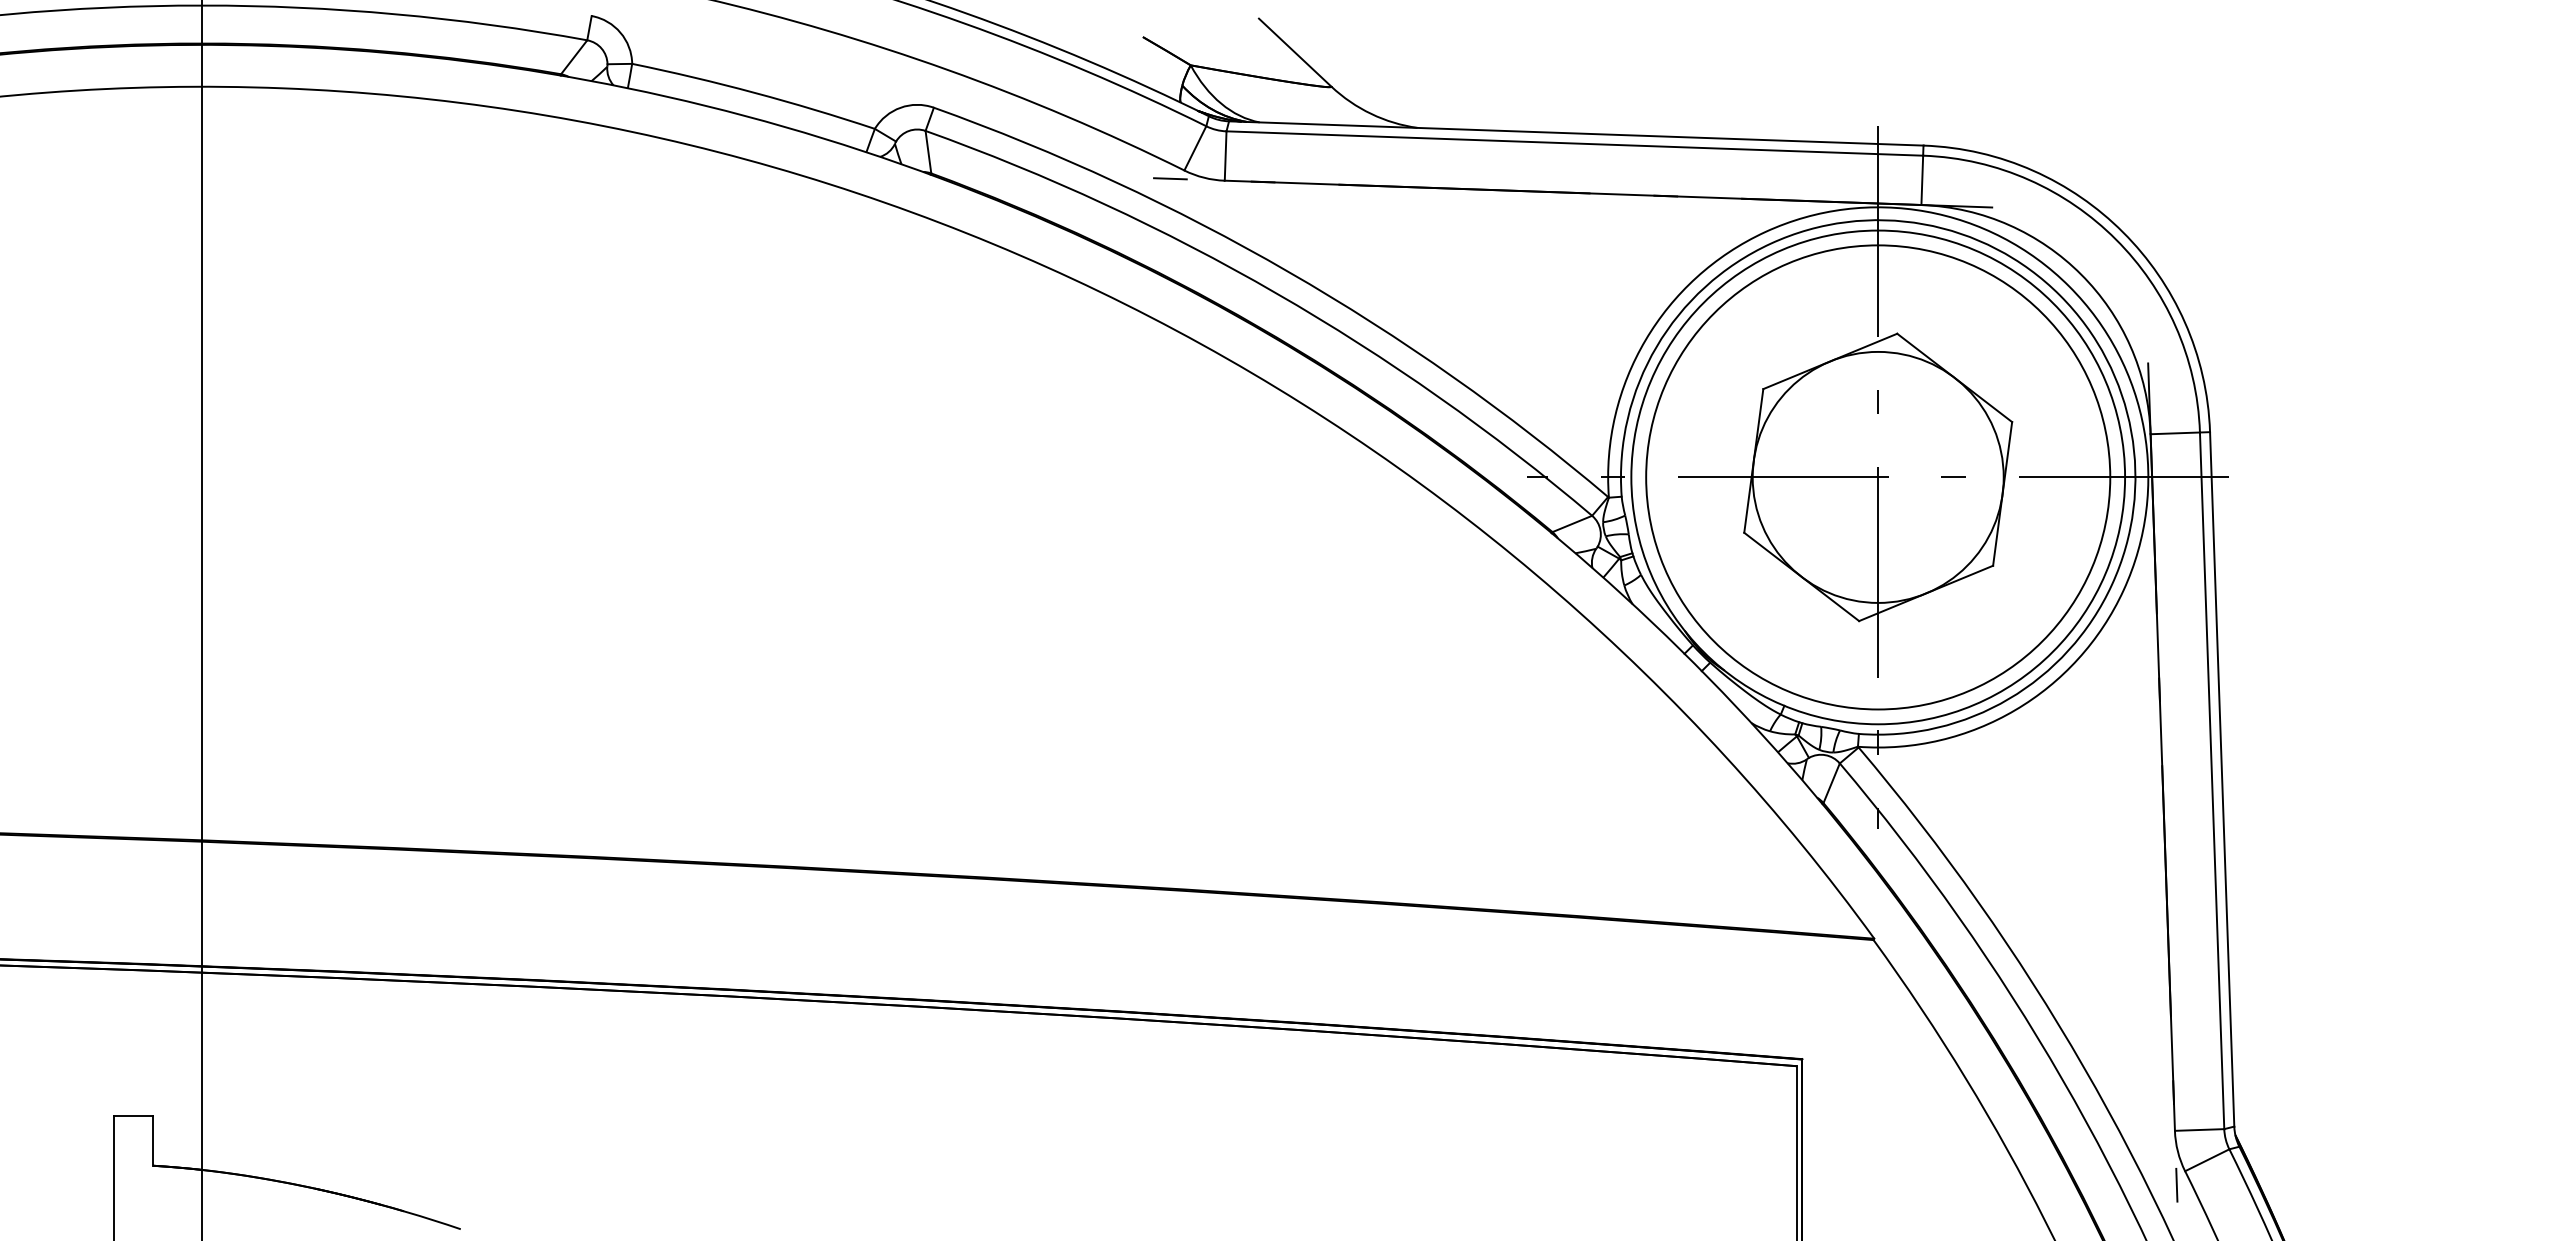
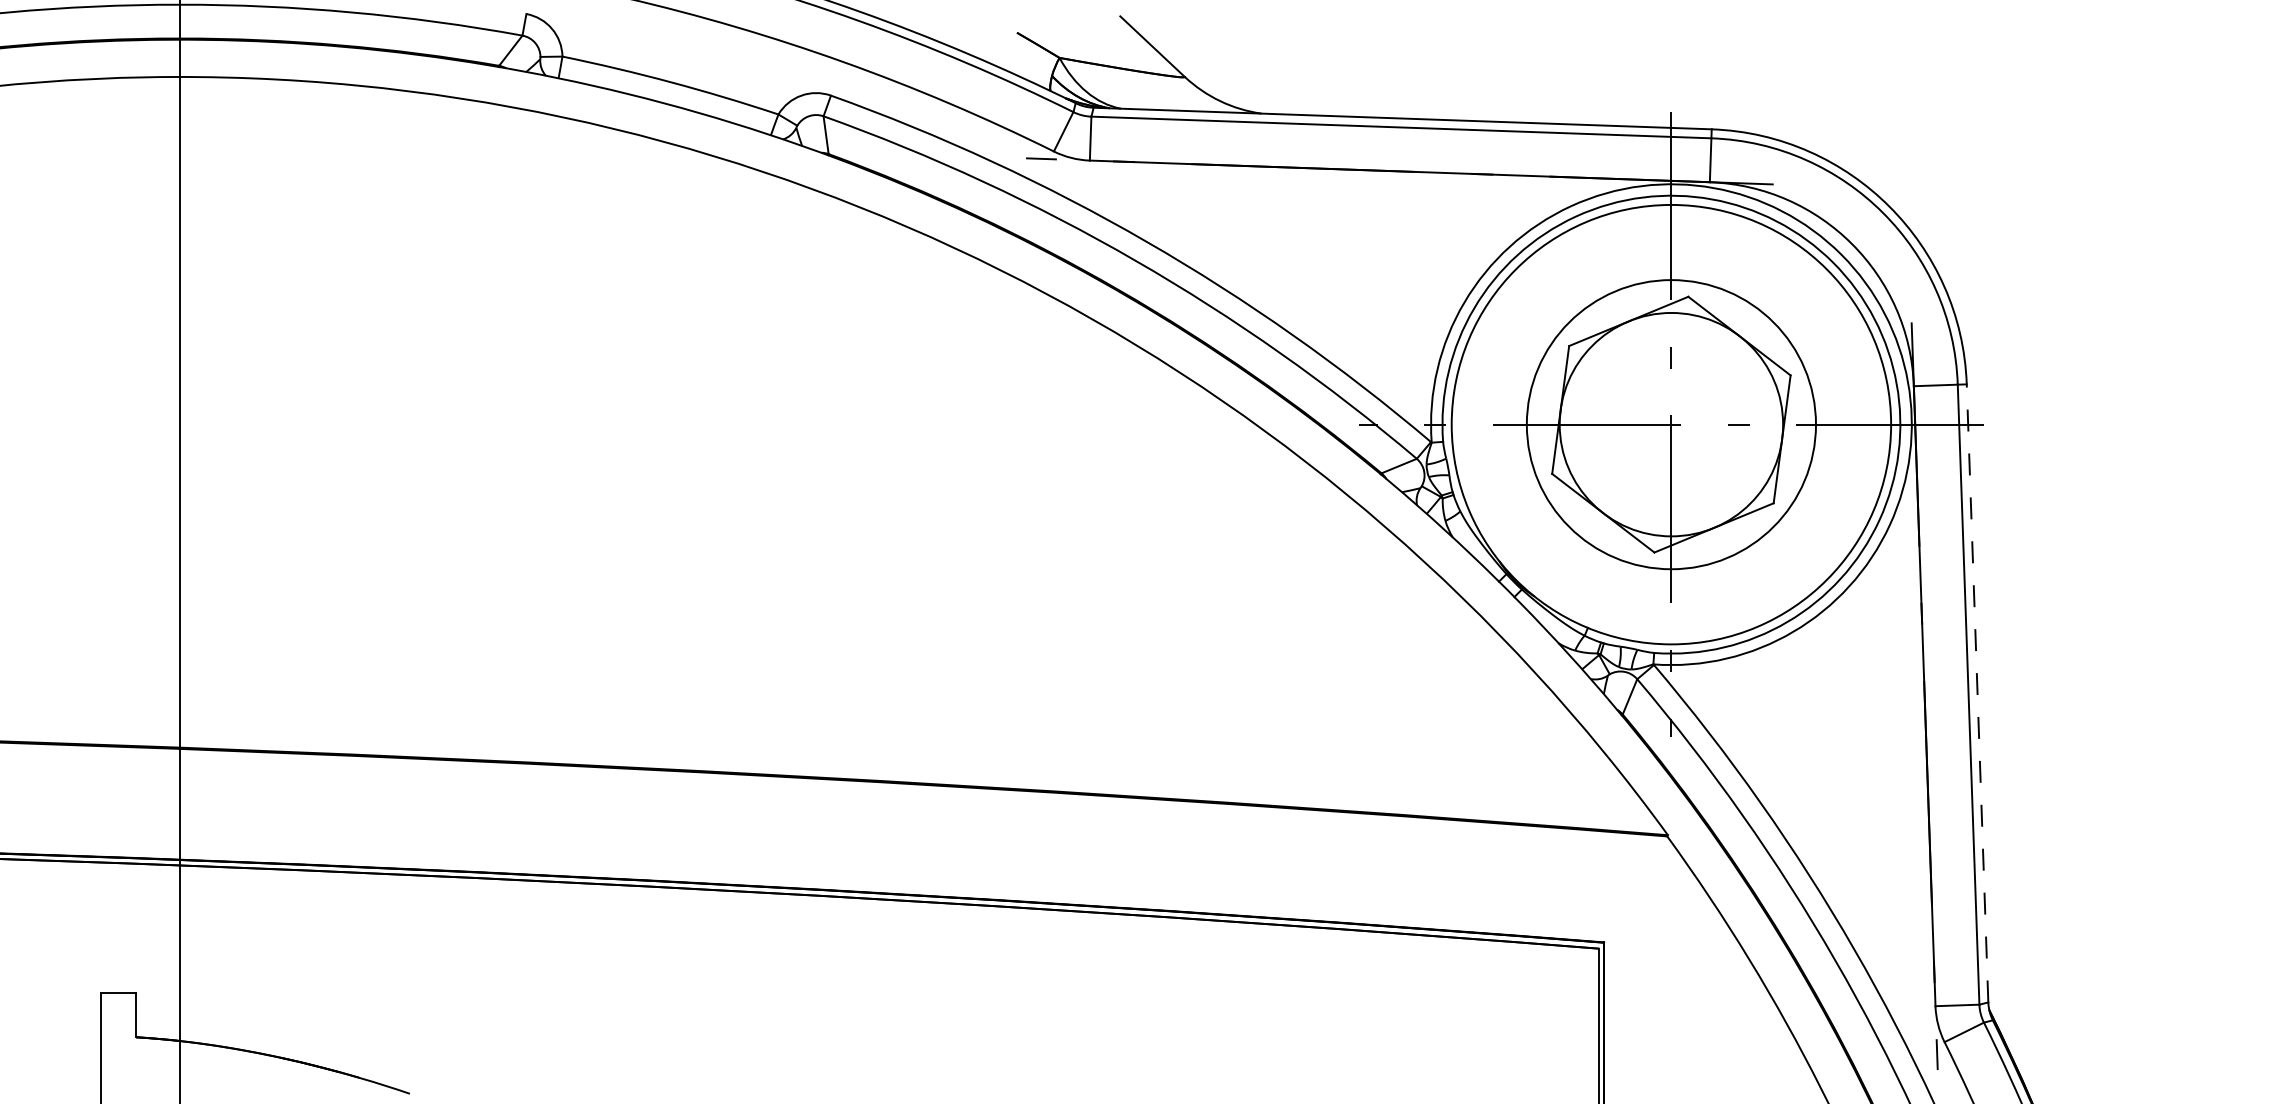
circle: (1878, 477) -> (1671, 424), size x0.7
line: (2222, 778) -> (1977, 692), solid -> dashed

